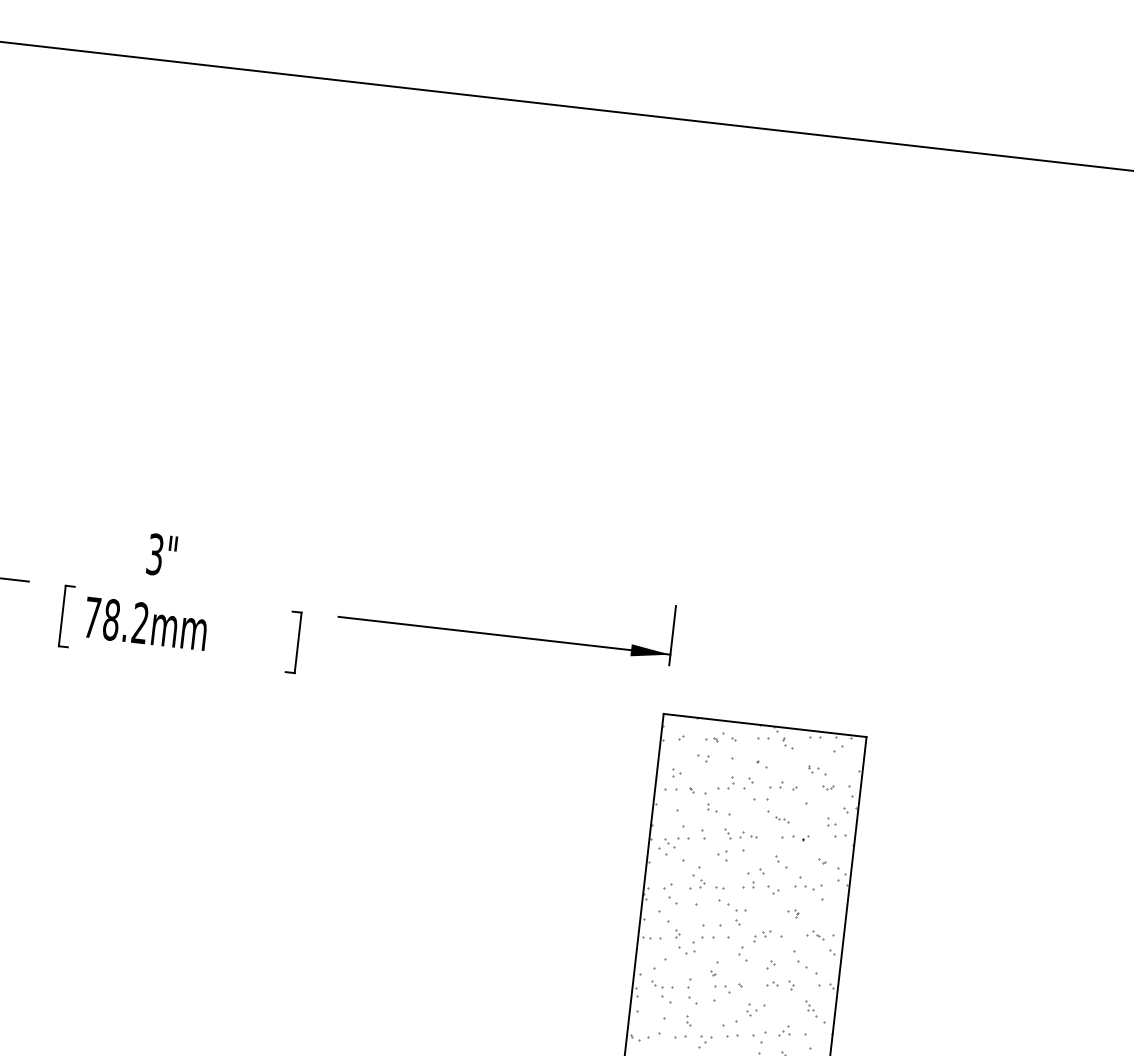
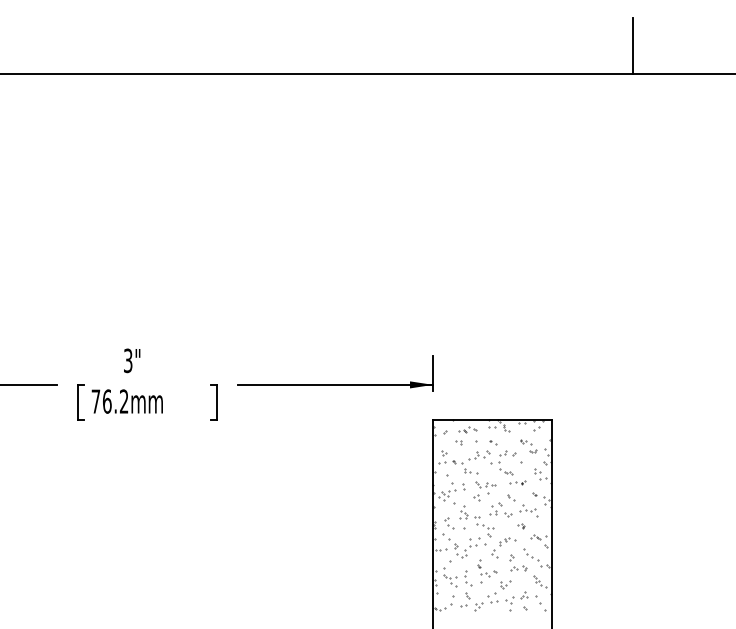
line: (1076, 116) -> (632, 46), added
text: (110, 619) -> (106, 401), 78.2mm -> 76.2mm

